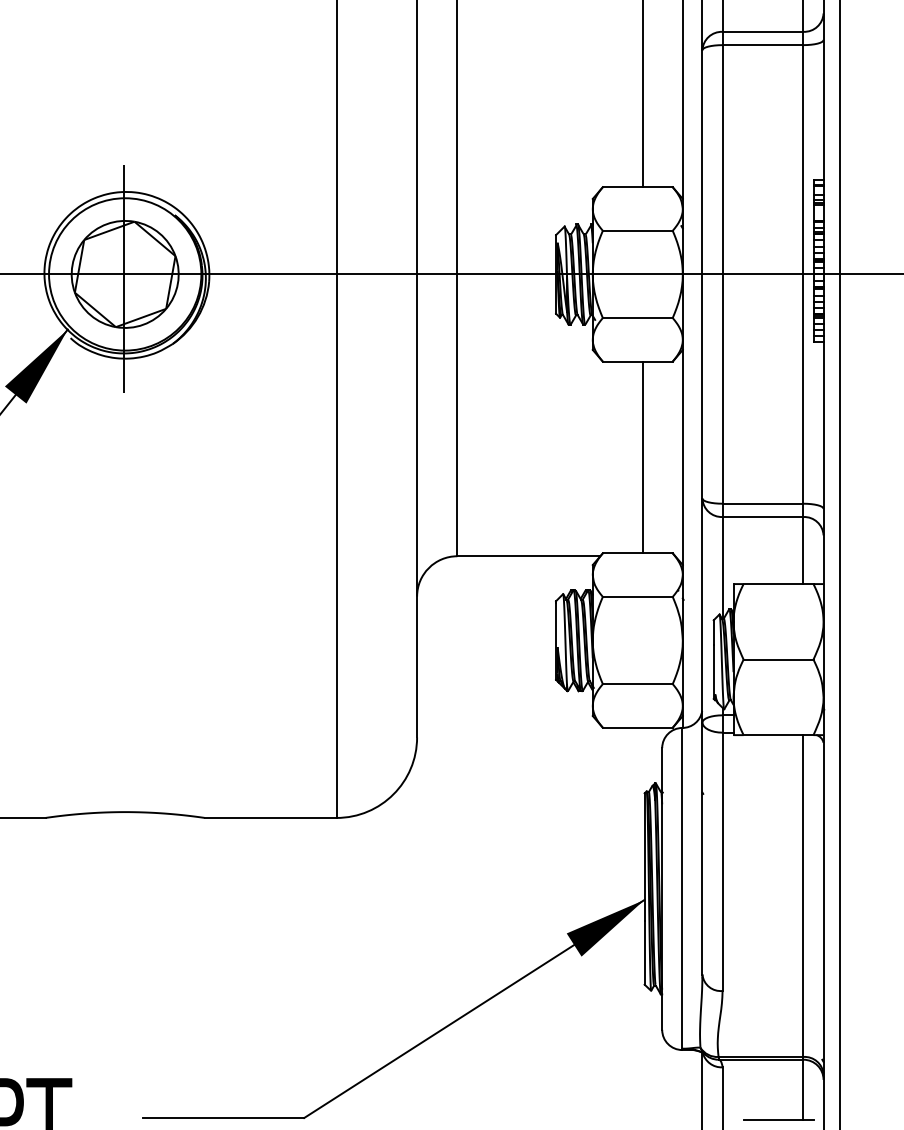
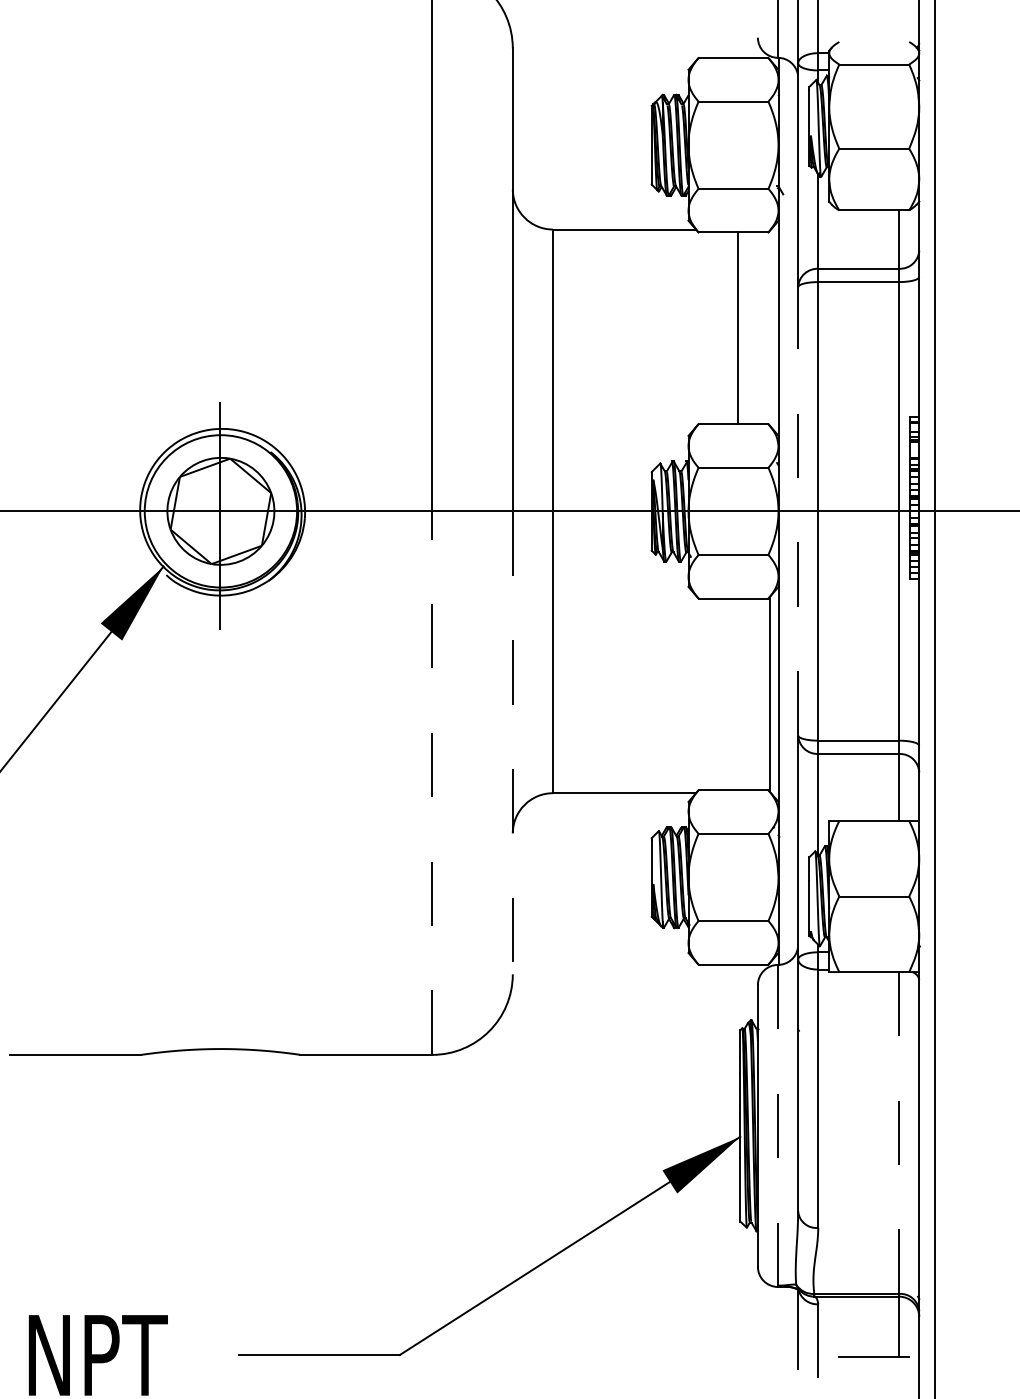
line: (702, 273) -> (798, 510), solid -> dashed
line: (642, 457) -> (770, 694), moved
line: (416, 506) -> (512, 743), solid -> dashed
line: (336, 546) -> (432, 783), solid -> dashed
line: (682, 888) -> (778, 1125), solid -> dashed
line: (803, 895) -> (899, 1132), solid -> dashed

